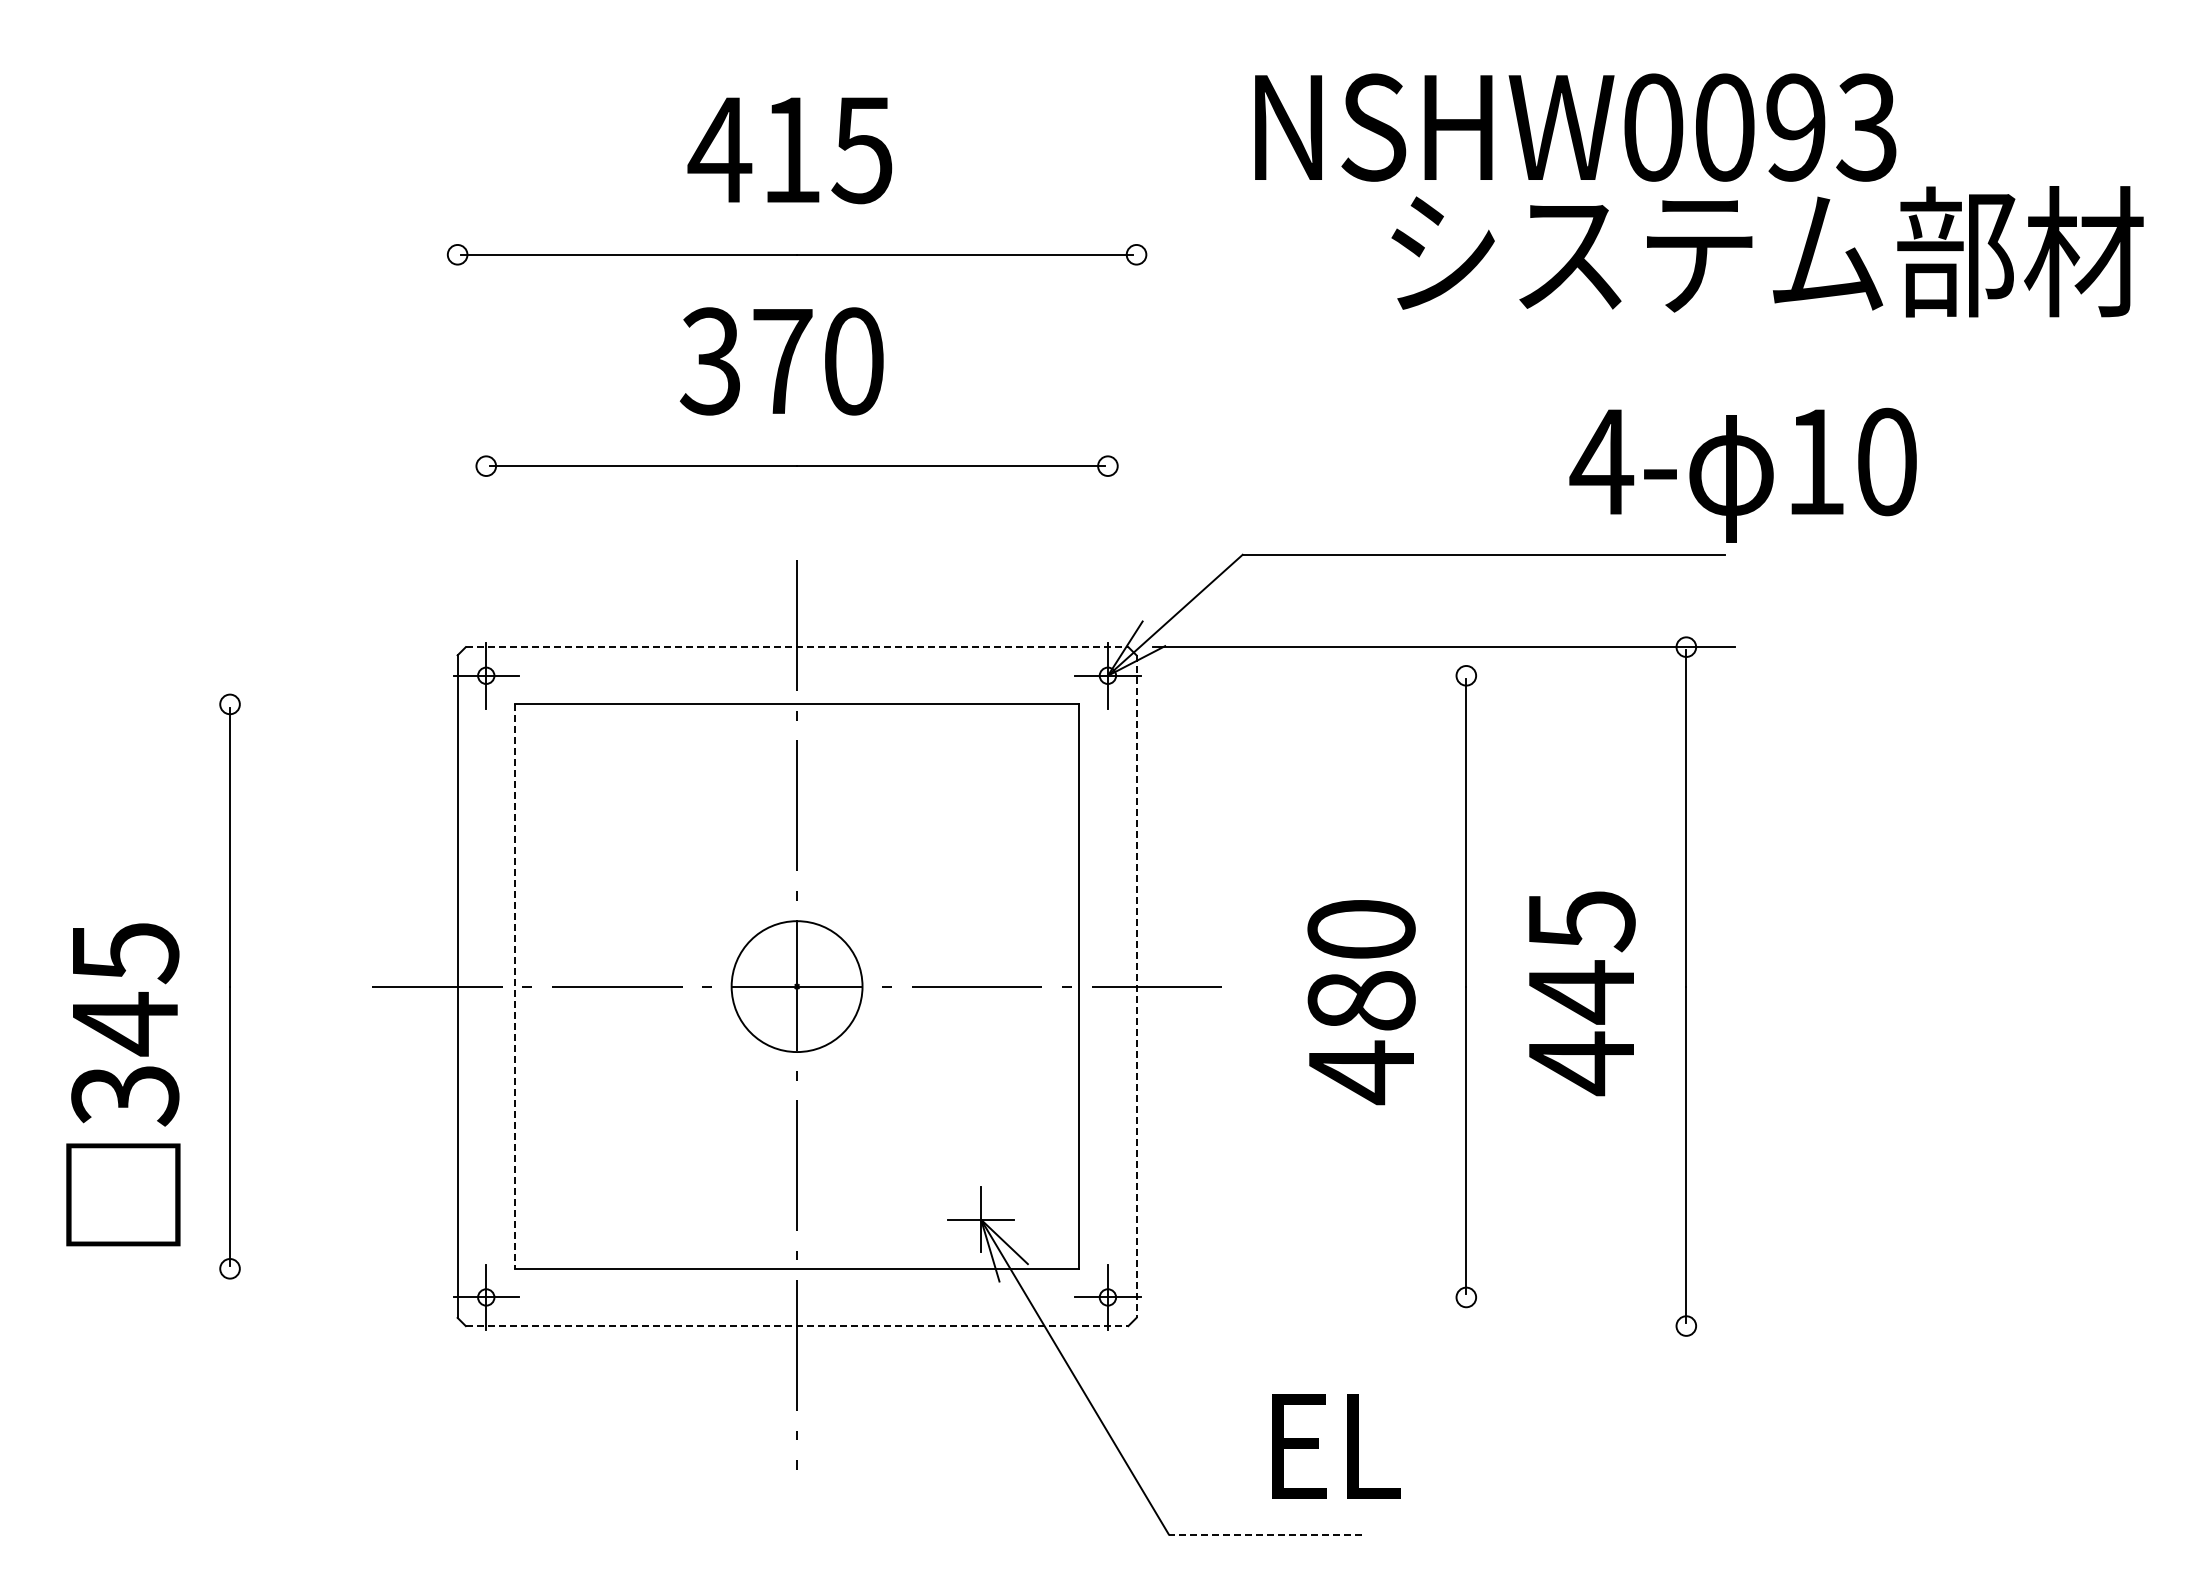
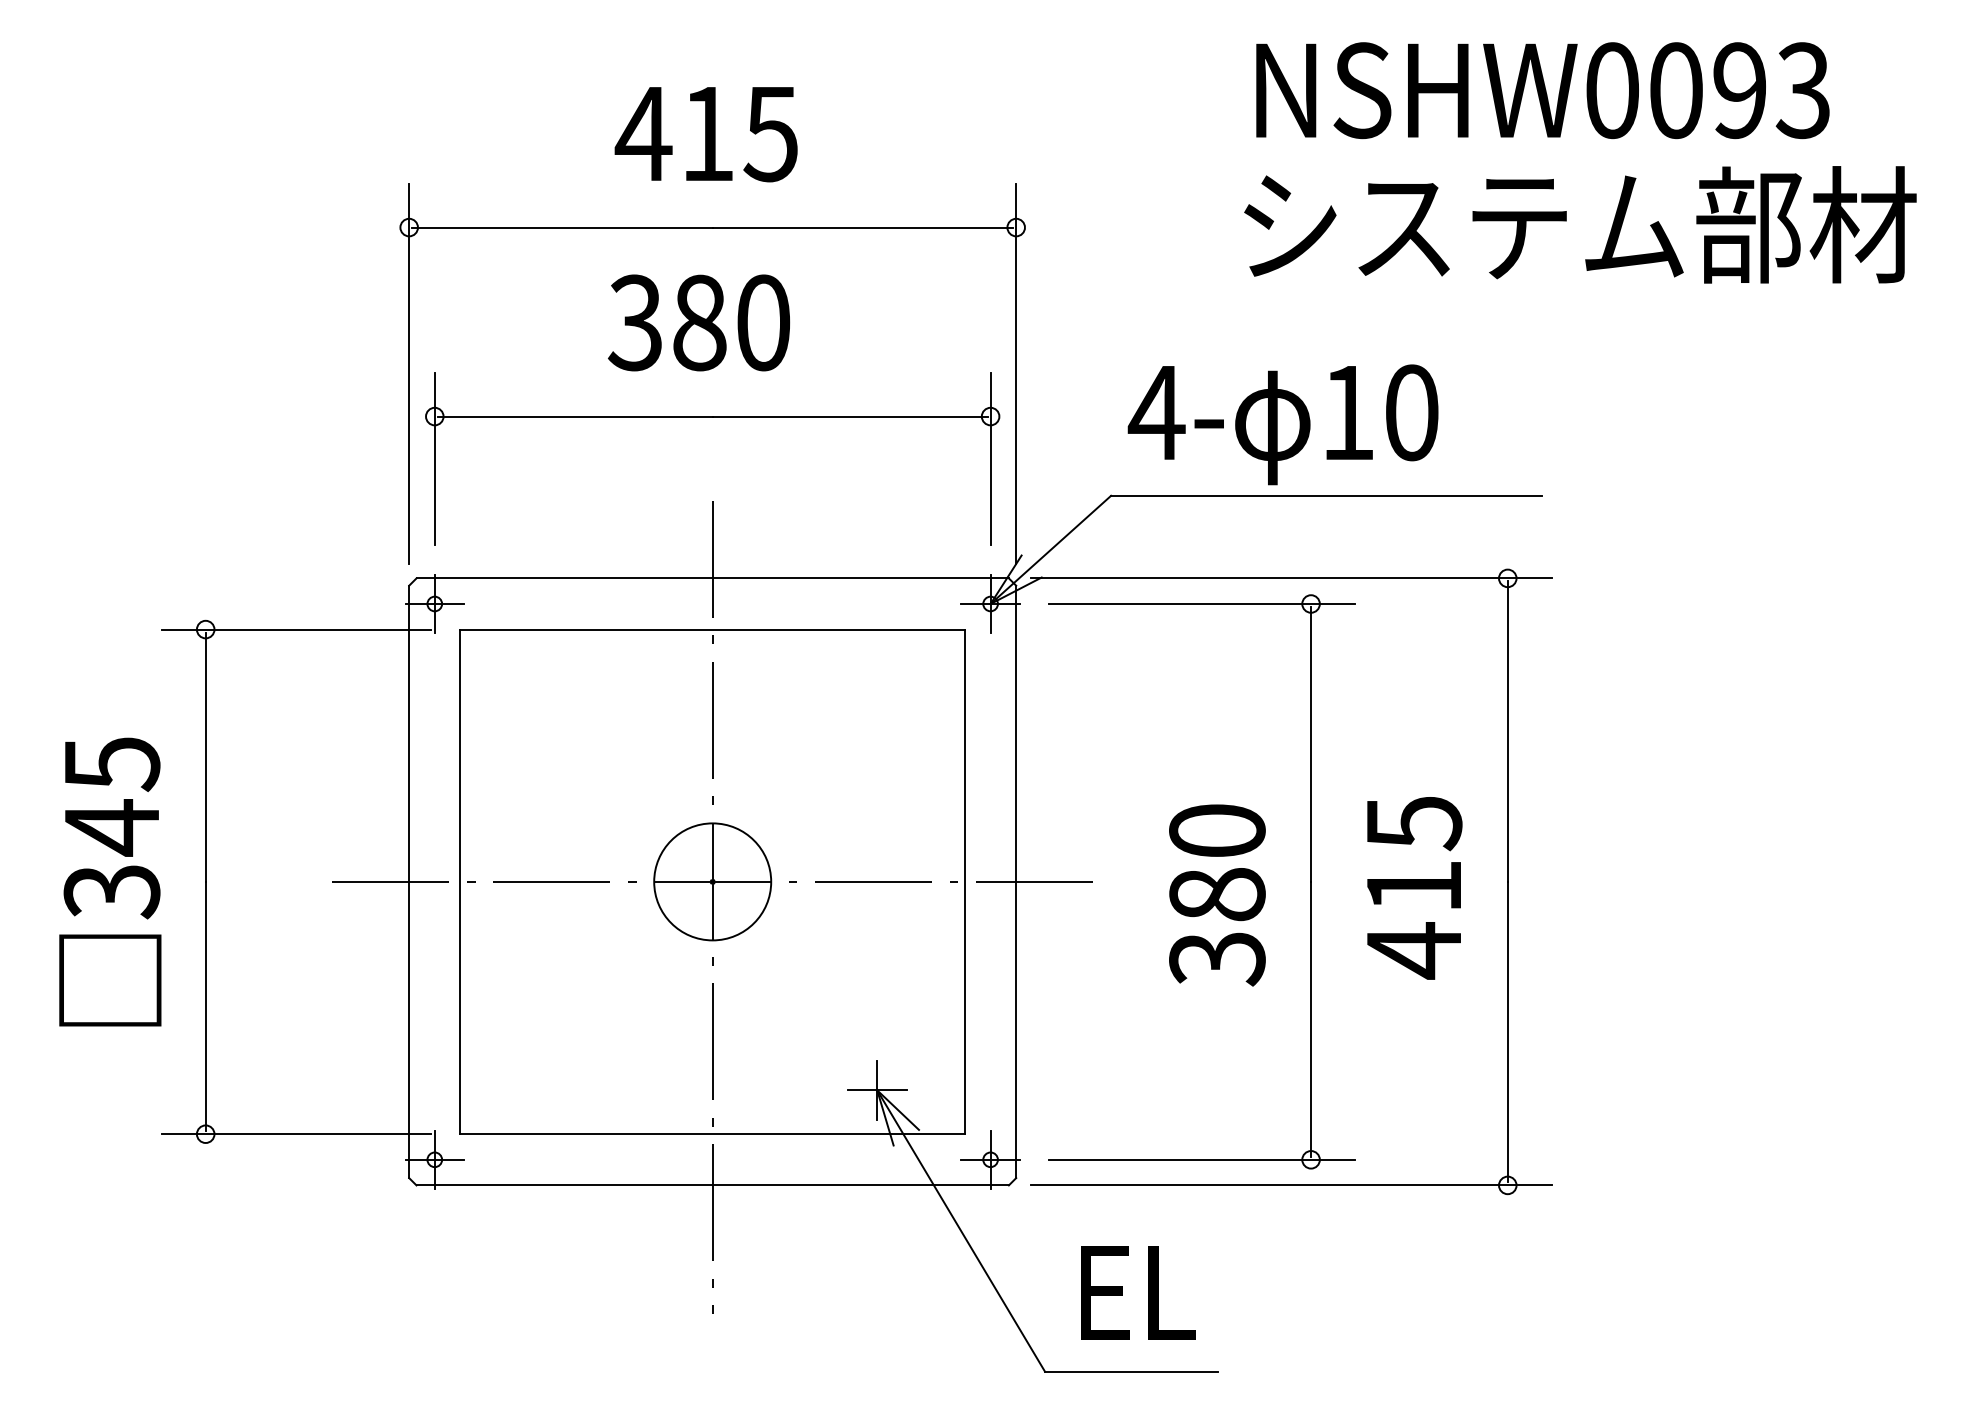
text: (1575, 127) -> (1542, 90), moved
text: (782, 361) -> (699, 322), 370 -> 380
line: (457, 417) -> (409, 373), added
line: (1136, 417) -> (1016, 373), added
text: (1742, 474) -> (1282, 424), moved
line: (486, 513) -> (434, 458), added
line: (1107, 513) -> (990, 458), added
line: (797, 647) -> (713, 578), dashed -> solid
line: (1344, 675) -> (1202, 603), added
line: (331, 704) -> (296, 629), added
line: (514, 987) -> (460, 882), dashed -> solid
line: (1136, 987) -> (1016, 882), dashed -> solid
text: (1581, 992) -> (1414, 887), 445 -> 415
text: (1361, 1072) -> (1217, 958), 480 -> 380
text: (123, 1084) -> (110, 881), moved
line: (331, 1268) -> (296, 1133), added
line: (1344, 1297) -> (1202, 1159), added
line: (797, 1326) -> (713, 1185), dashed -> solid
line: (1443, 1326) -> (1290, 1185), added
text: (1336, 1446) -> (1138, 1293), moved
line: (1265, 1534) -> (1131, 1371), dashed -> solid

